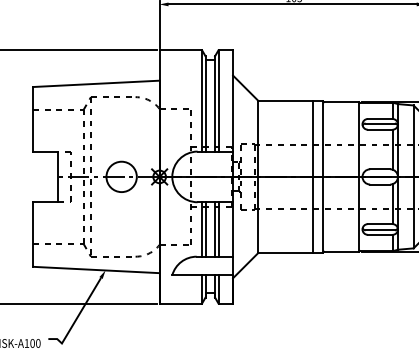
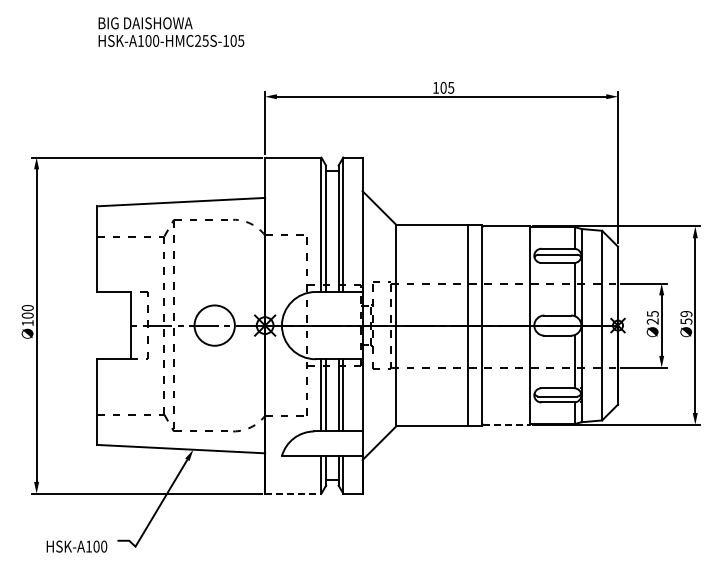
line: (342, 251) -> (507, 424), solid -> dashed
line: (181, 303) -> (293, 493), solid -> dashed

